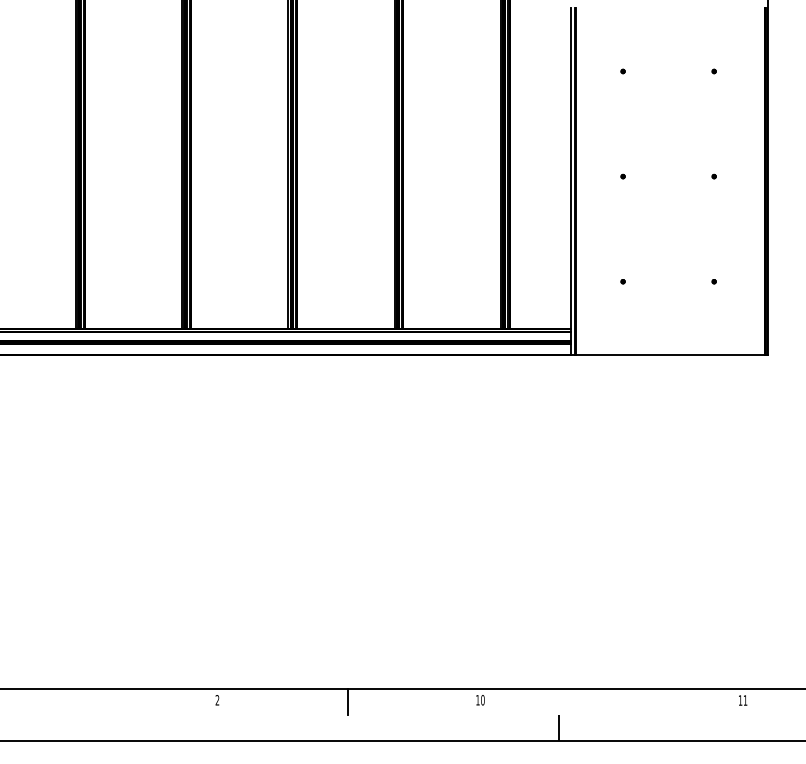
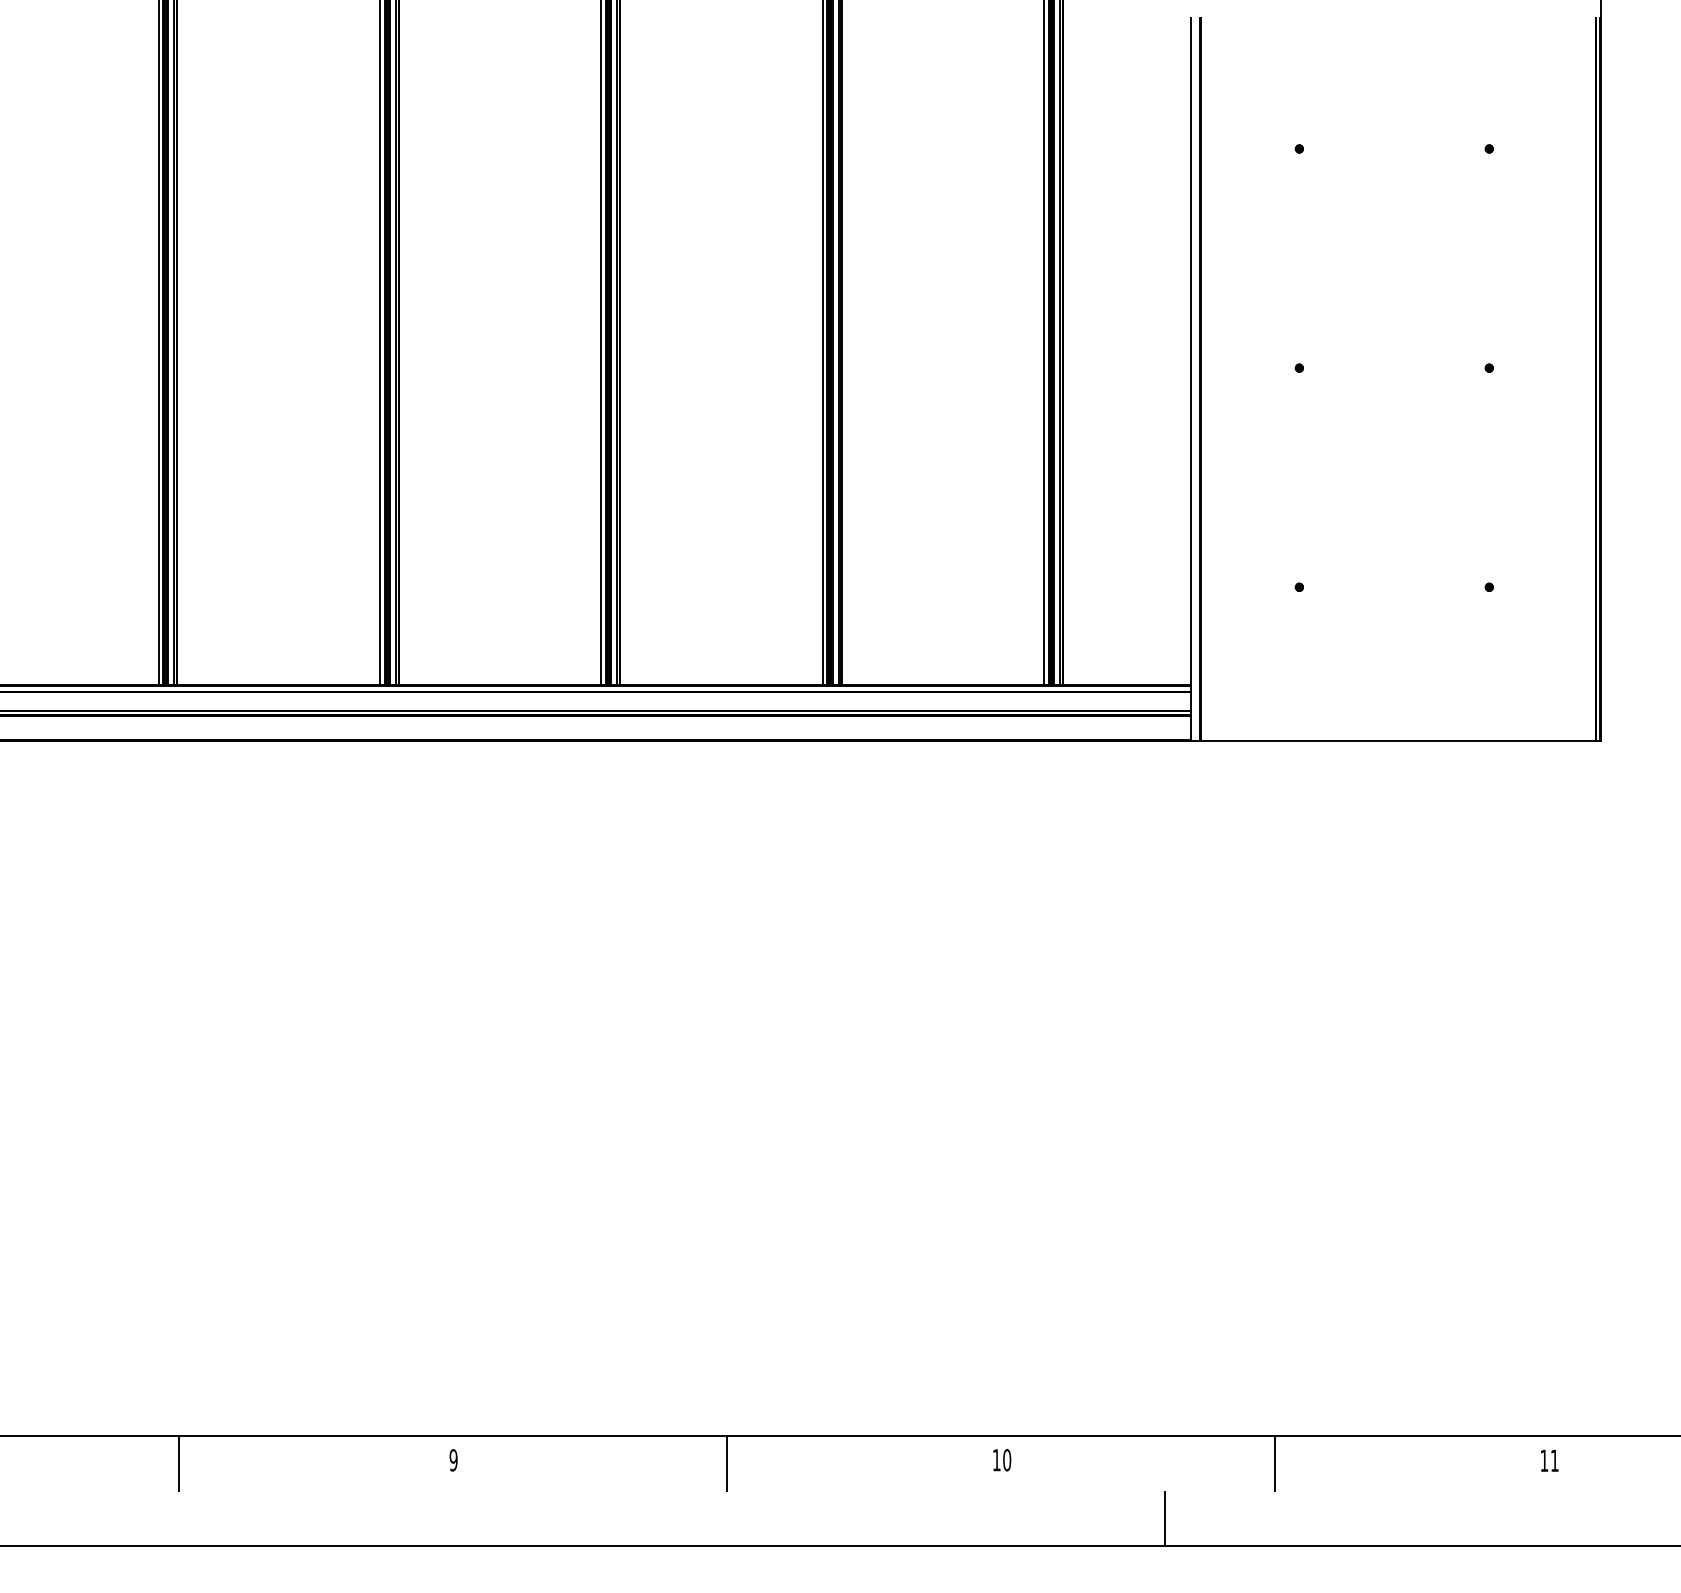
text: (217, 700) -> (453, 1460), 2 -> 9
line: (85, 701) -> (178, 1462), added
line: (611, 701) -> (1275, 1462), added

